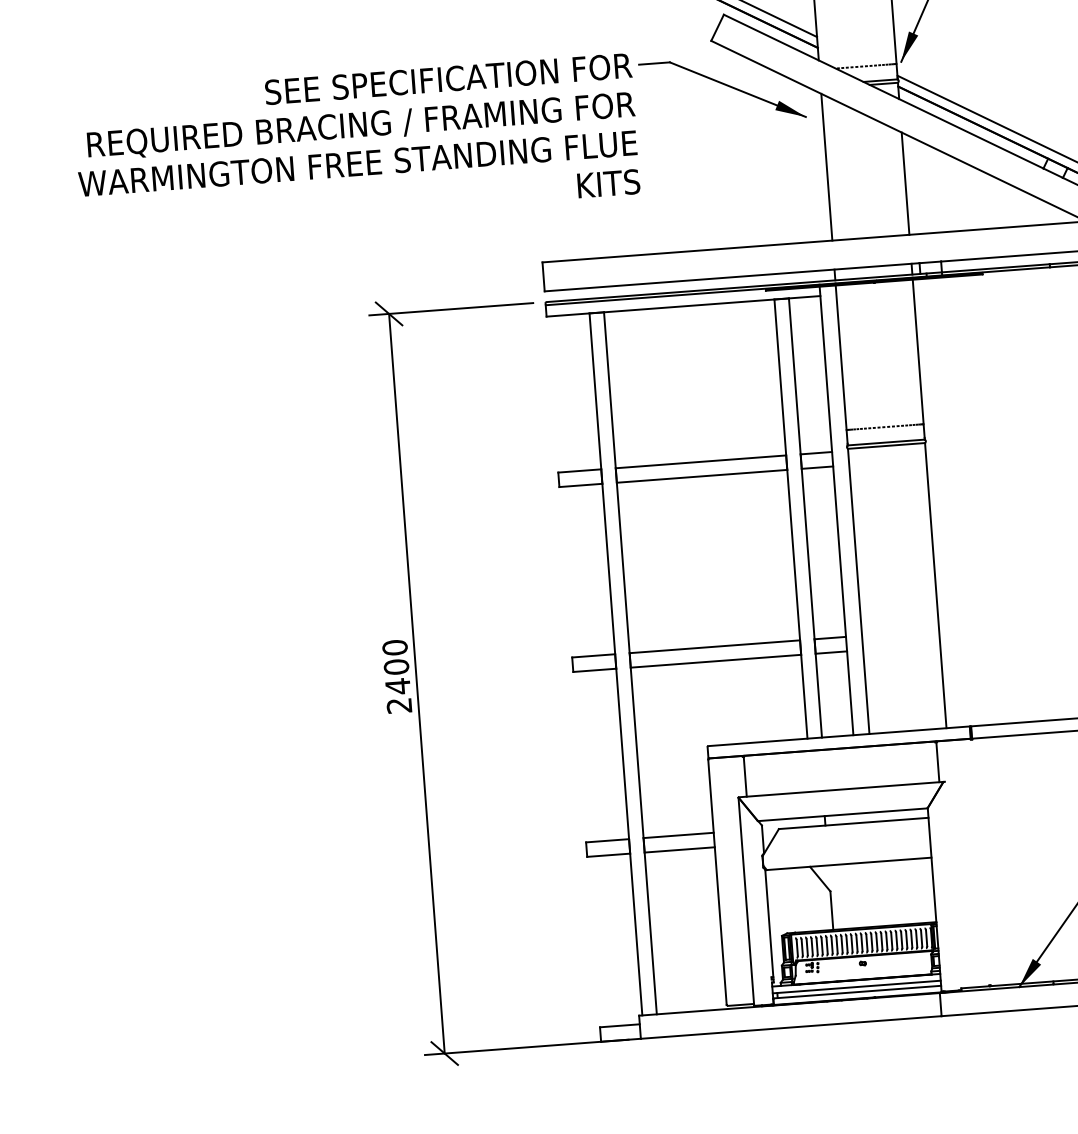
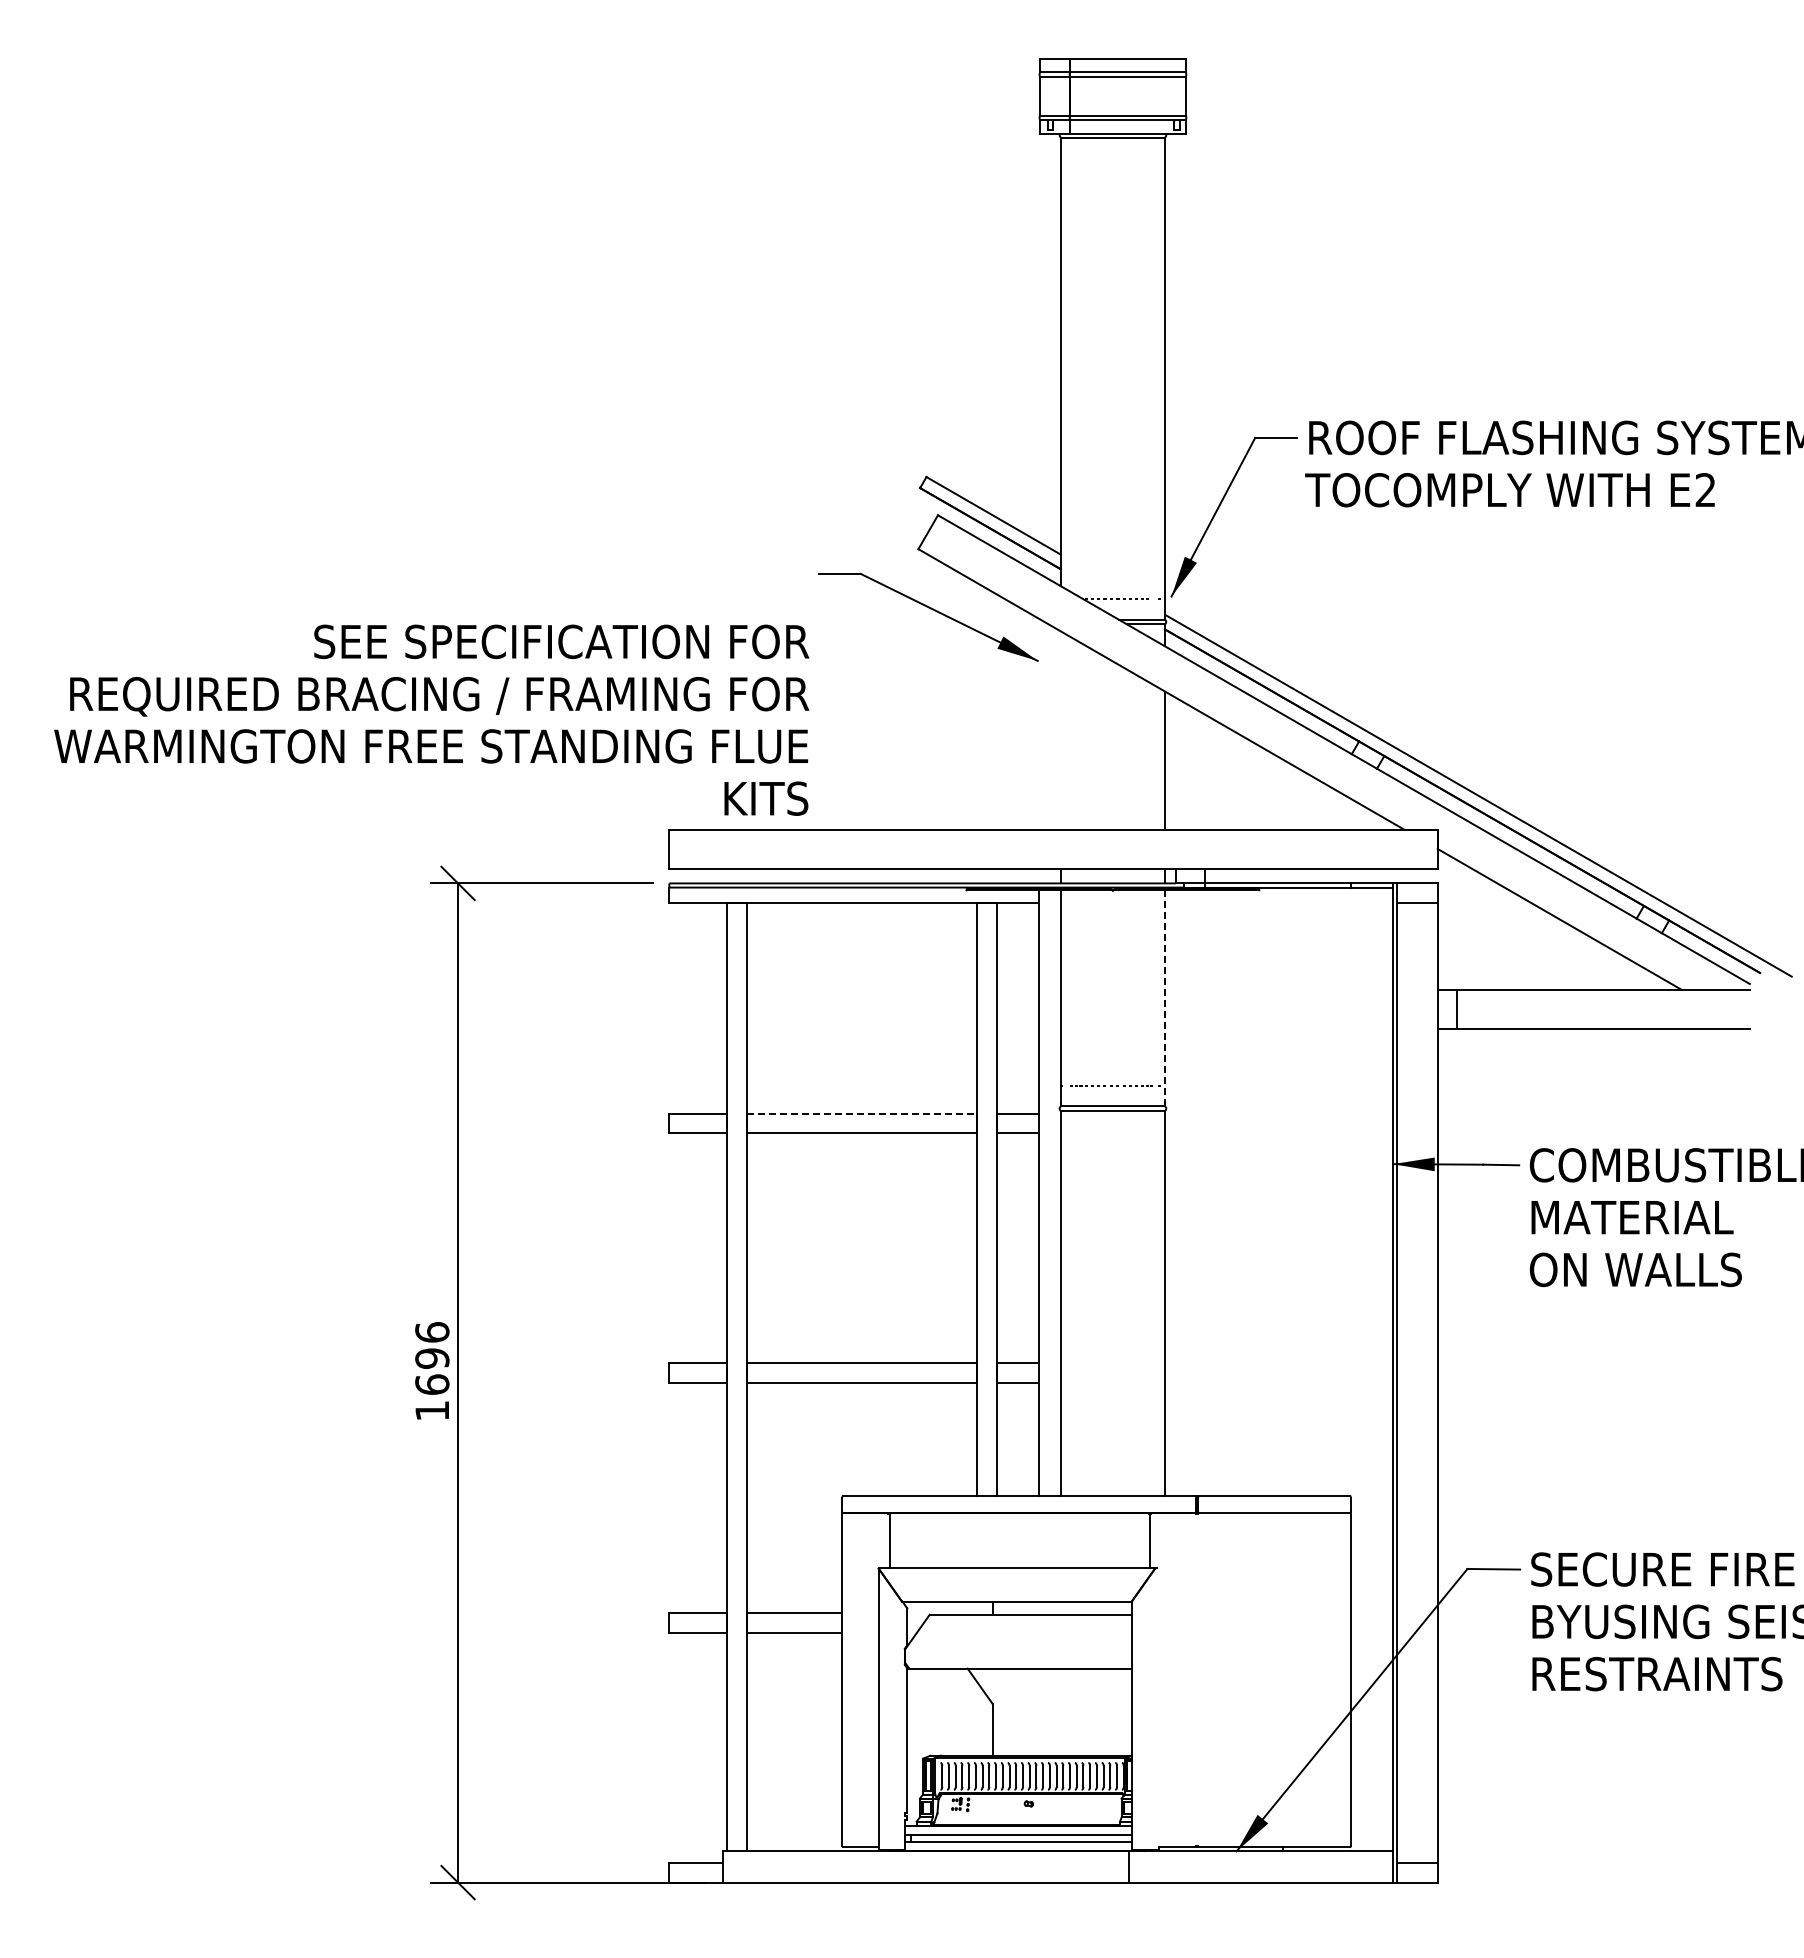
text: (356, 143) -> (431, 719), moved
line: (826, 167) -> (1060, 730), removed
line: (918, 359) -> (1164, 998), solid -> dashed
line: (701, 461) -> (862, 1113), solid -> dashed
text: (397, 676) -> (432, 1371), 2400 -> 1696

